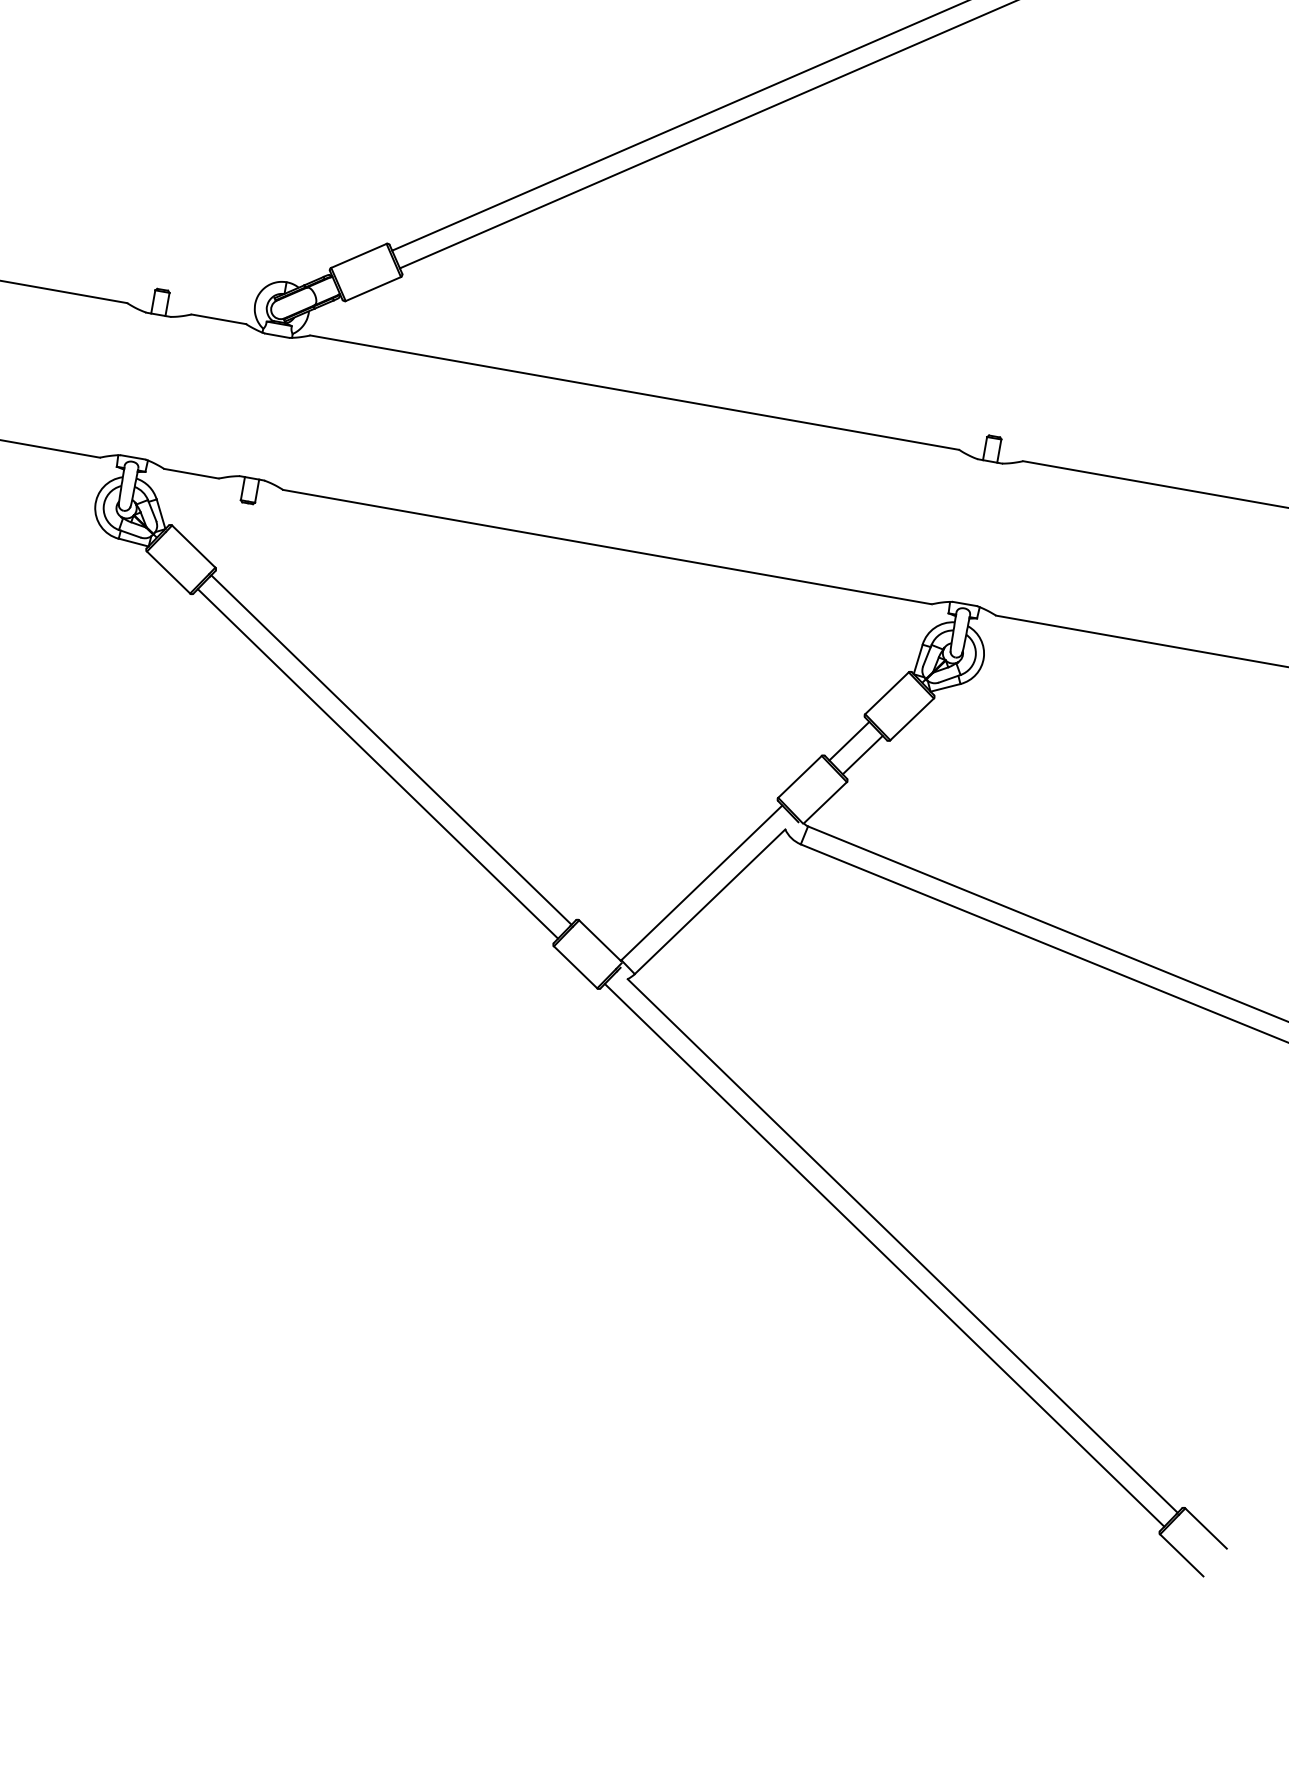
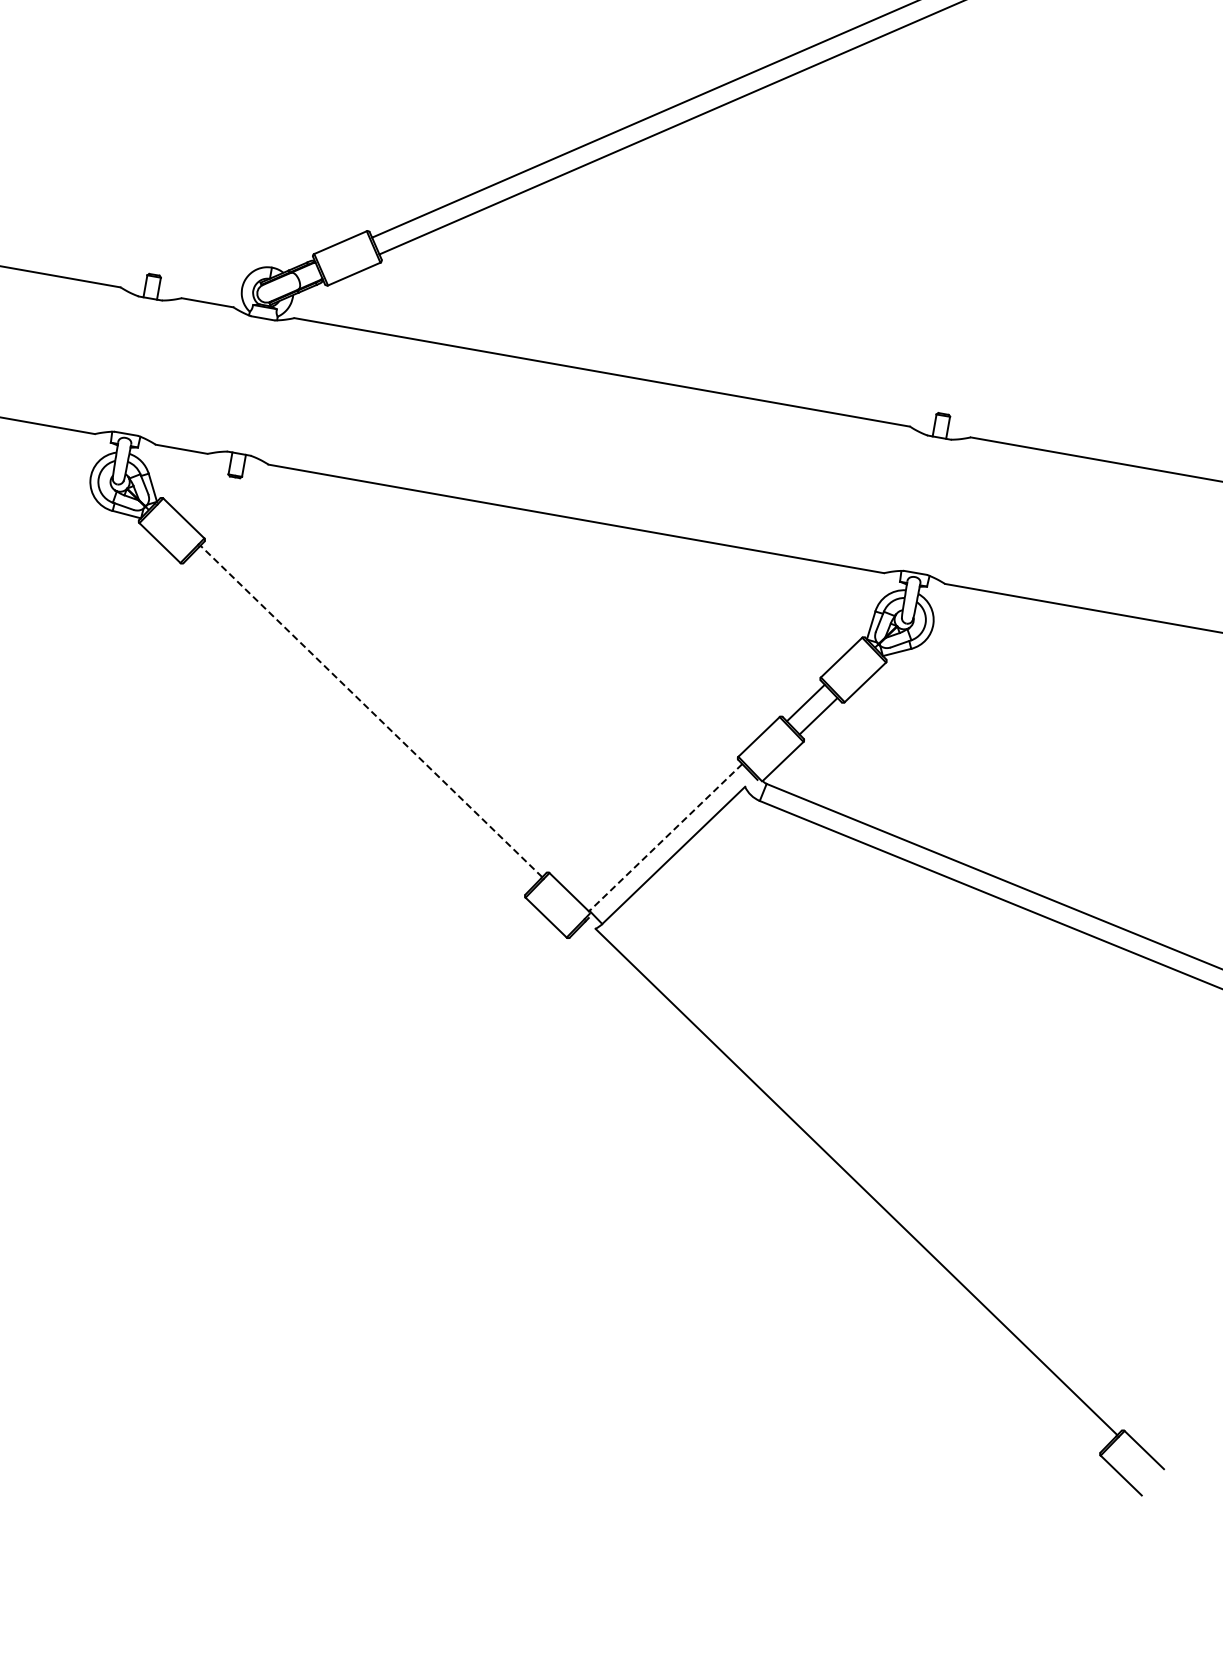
line: (391, 750) -> (371, 711), solid -> dashed
line: (377, 763) -> (358, 724), removed
line: (701, 882) -> (665, 837), solid -> dashed
line: (883, 1254) -> (838, 1190), removed

